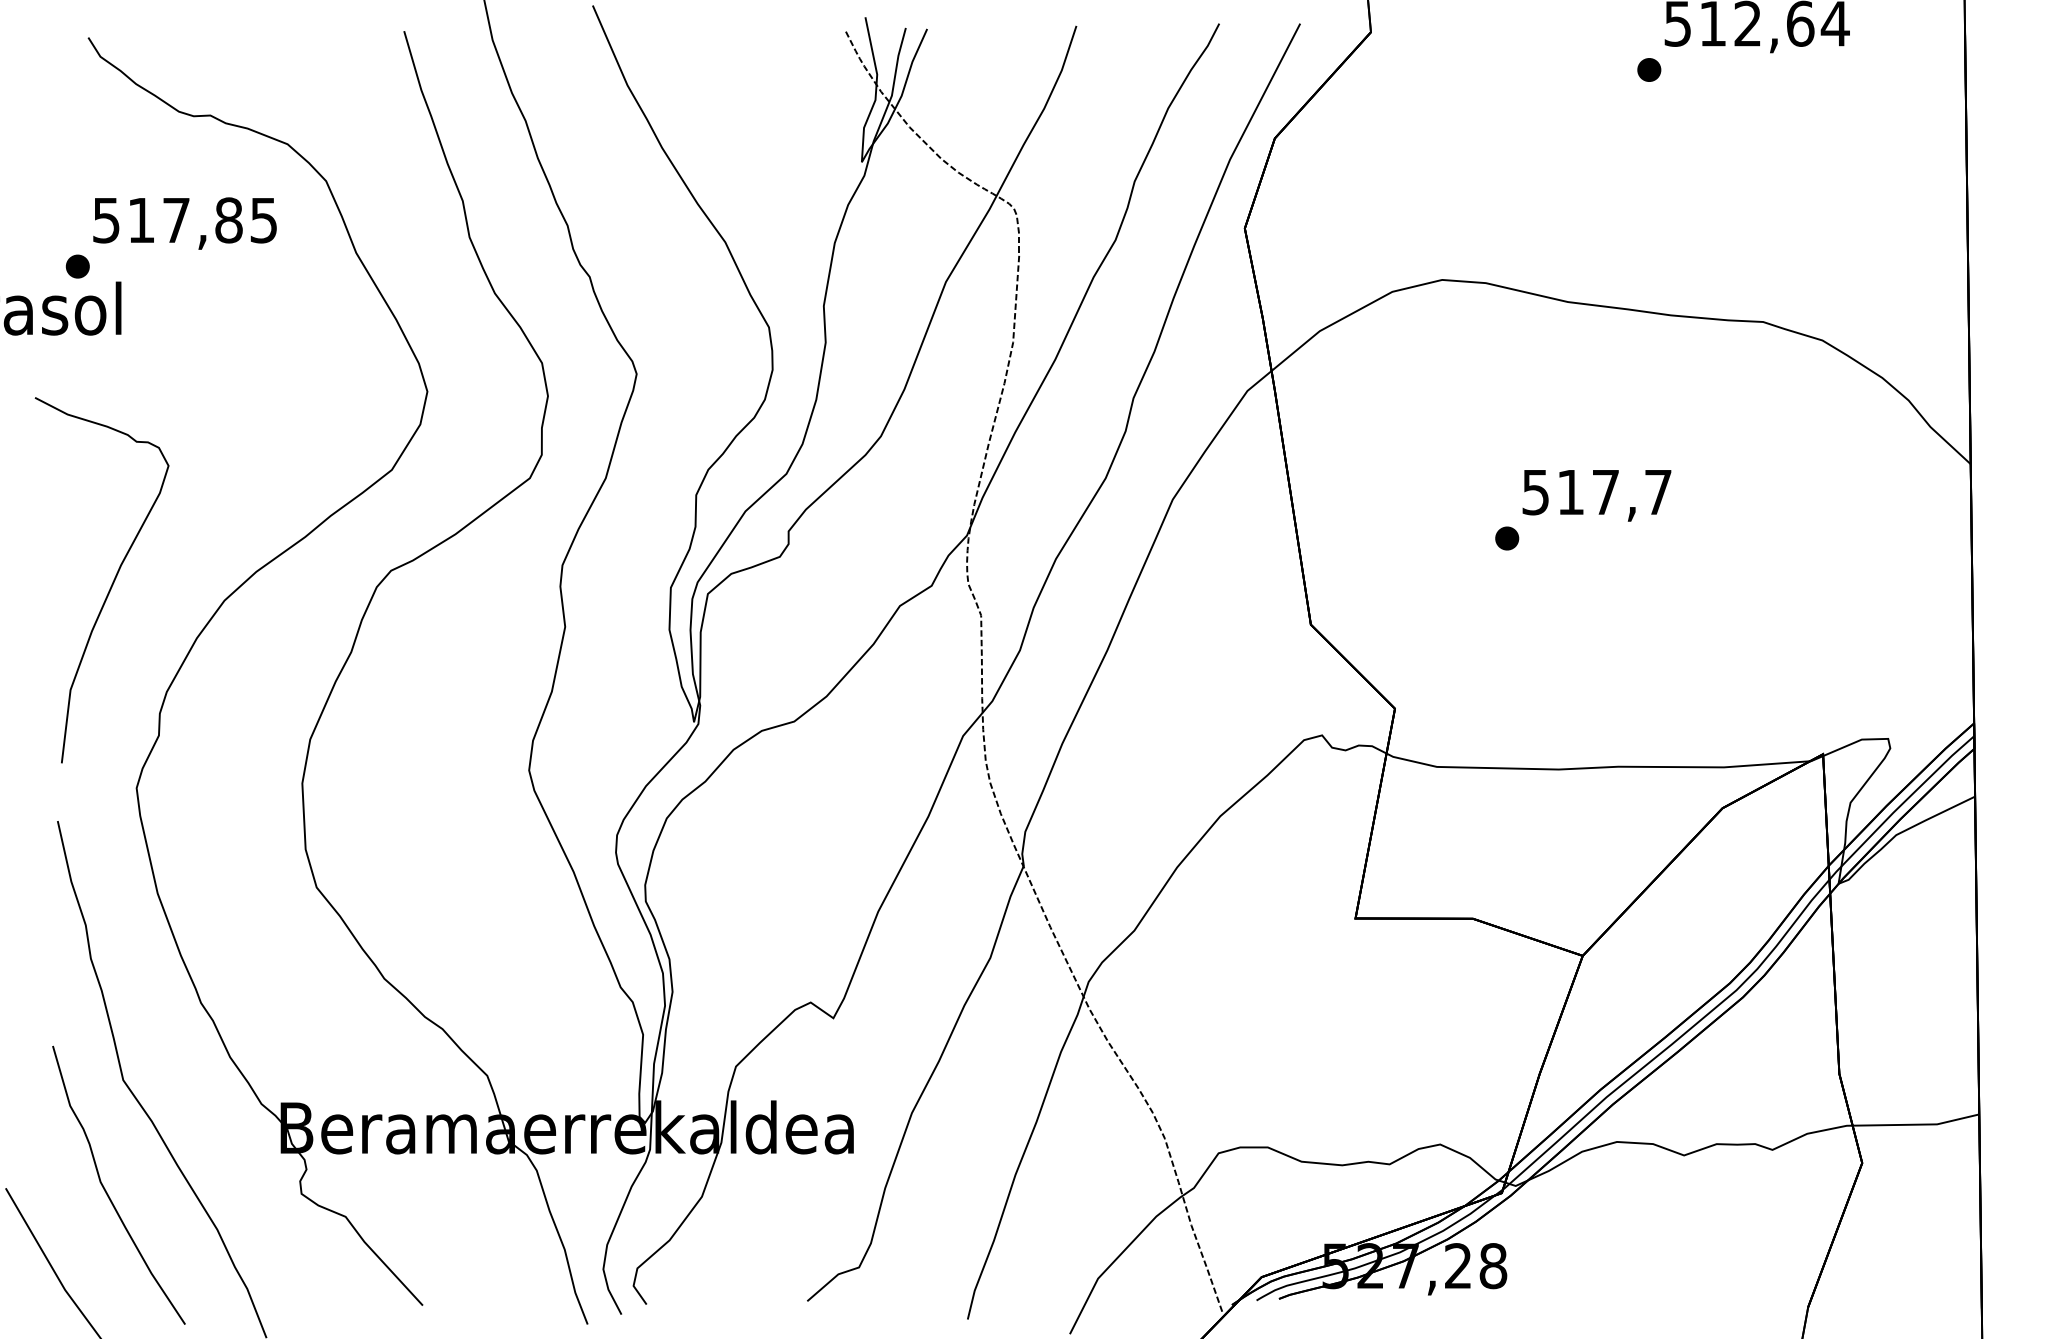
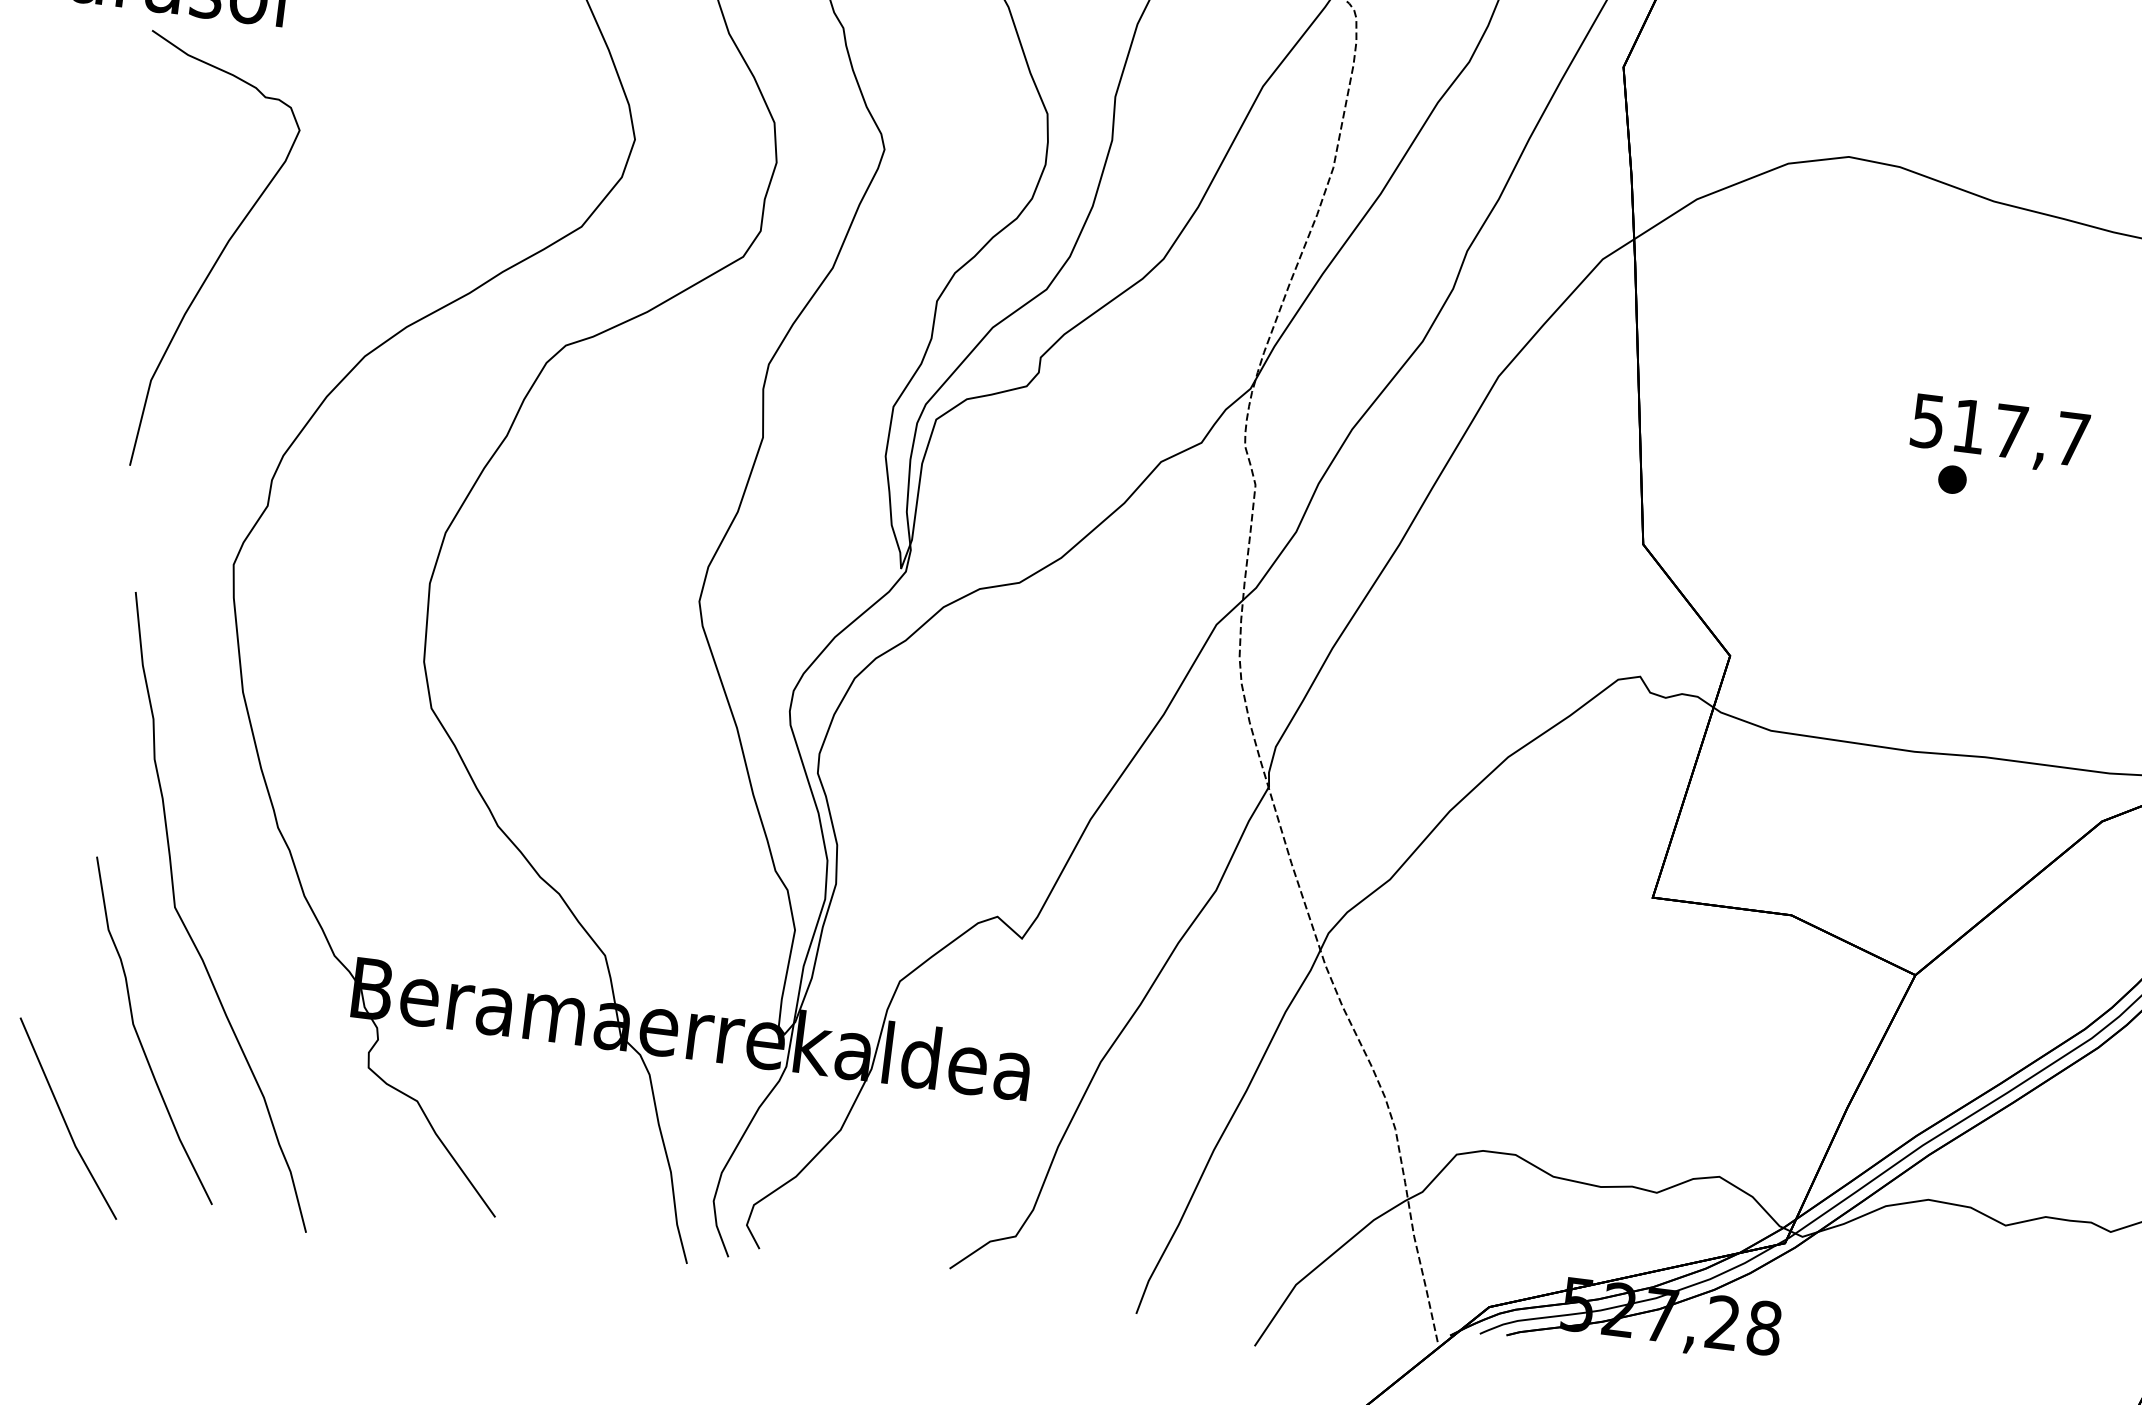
part: (1507, 538) -> (1952, 479), moved
curve: (111, 584) -> (214, 262), moved

